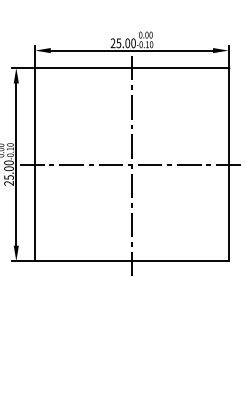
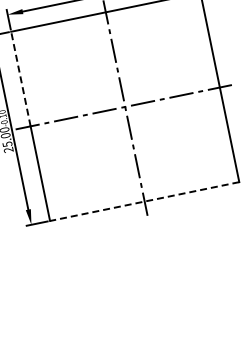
line: (35, 115) -> (20, 78), solid -> dashed
line: (131, 261) -> (144, 201), solid -> dashed

